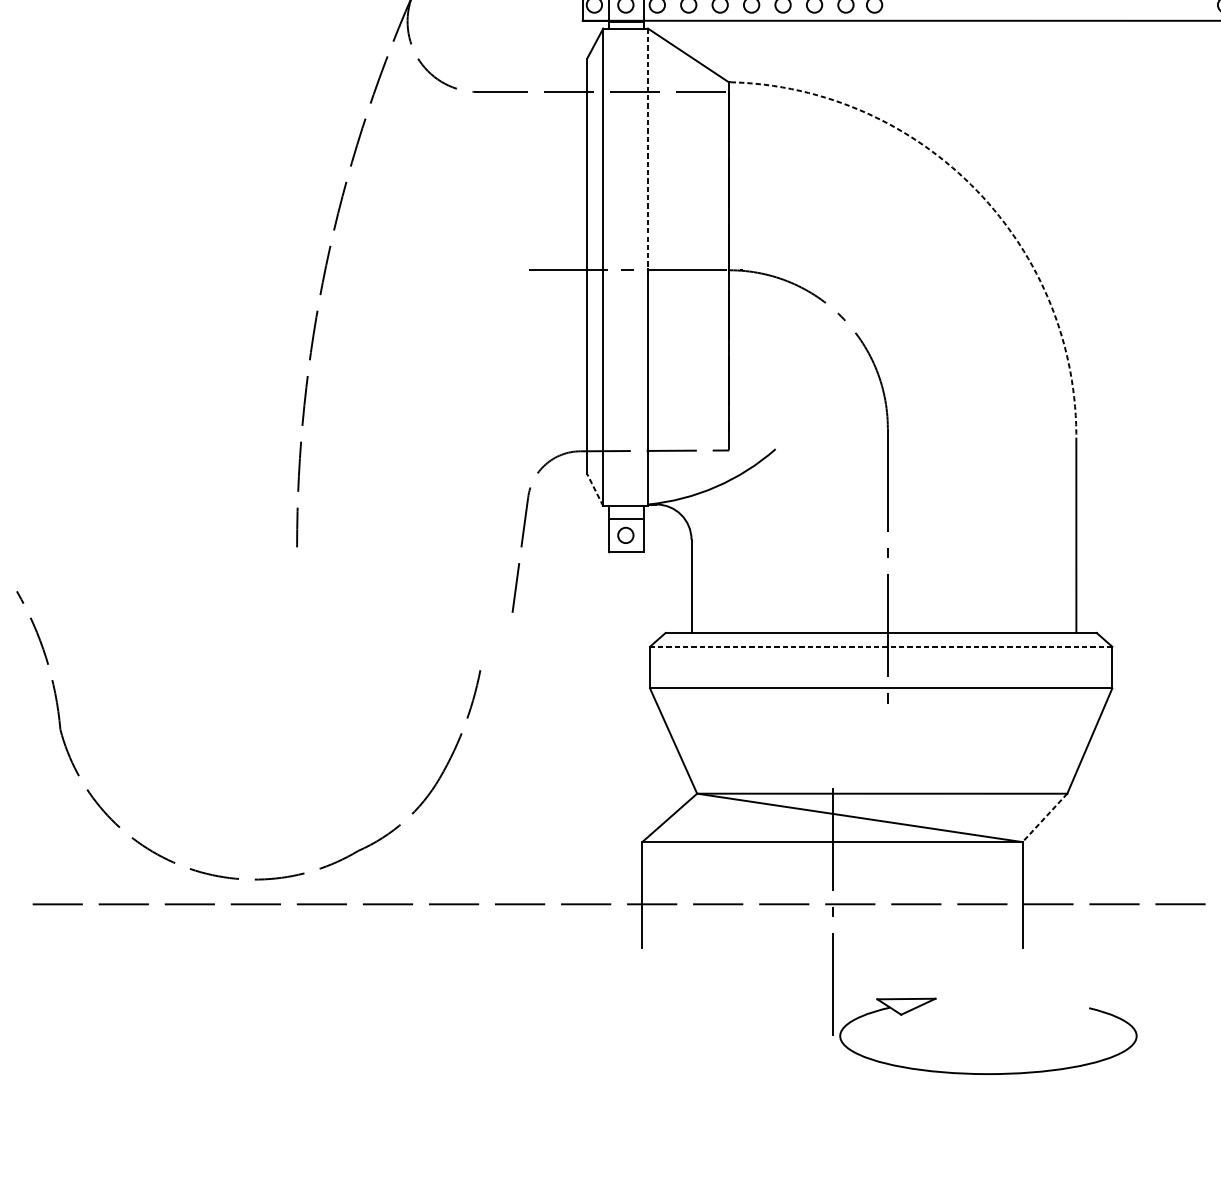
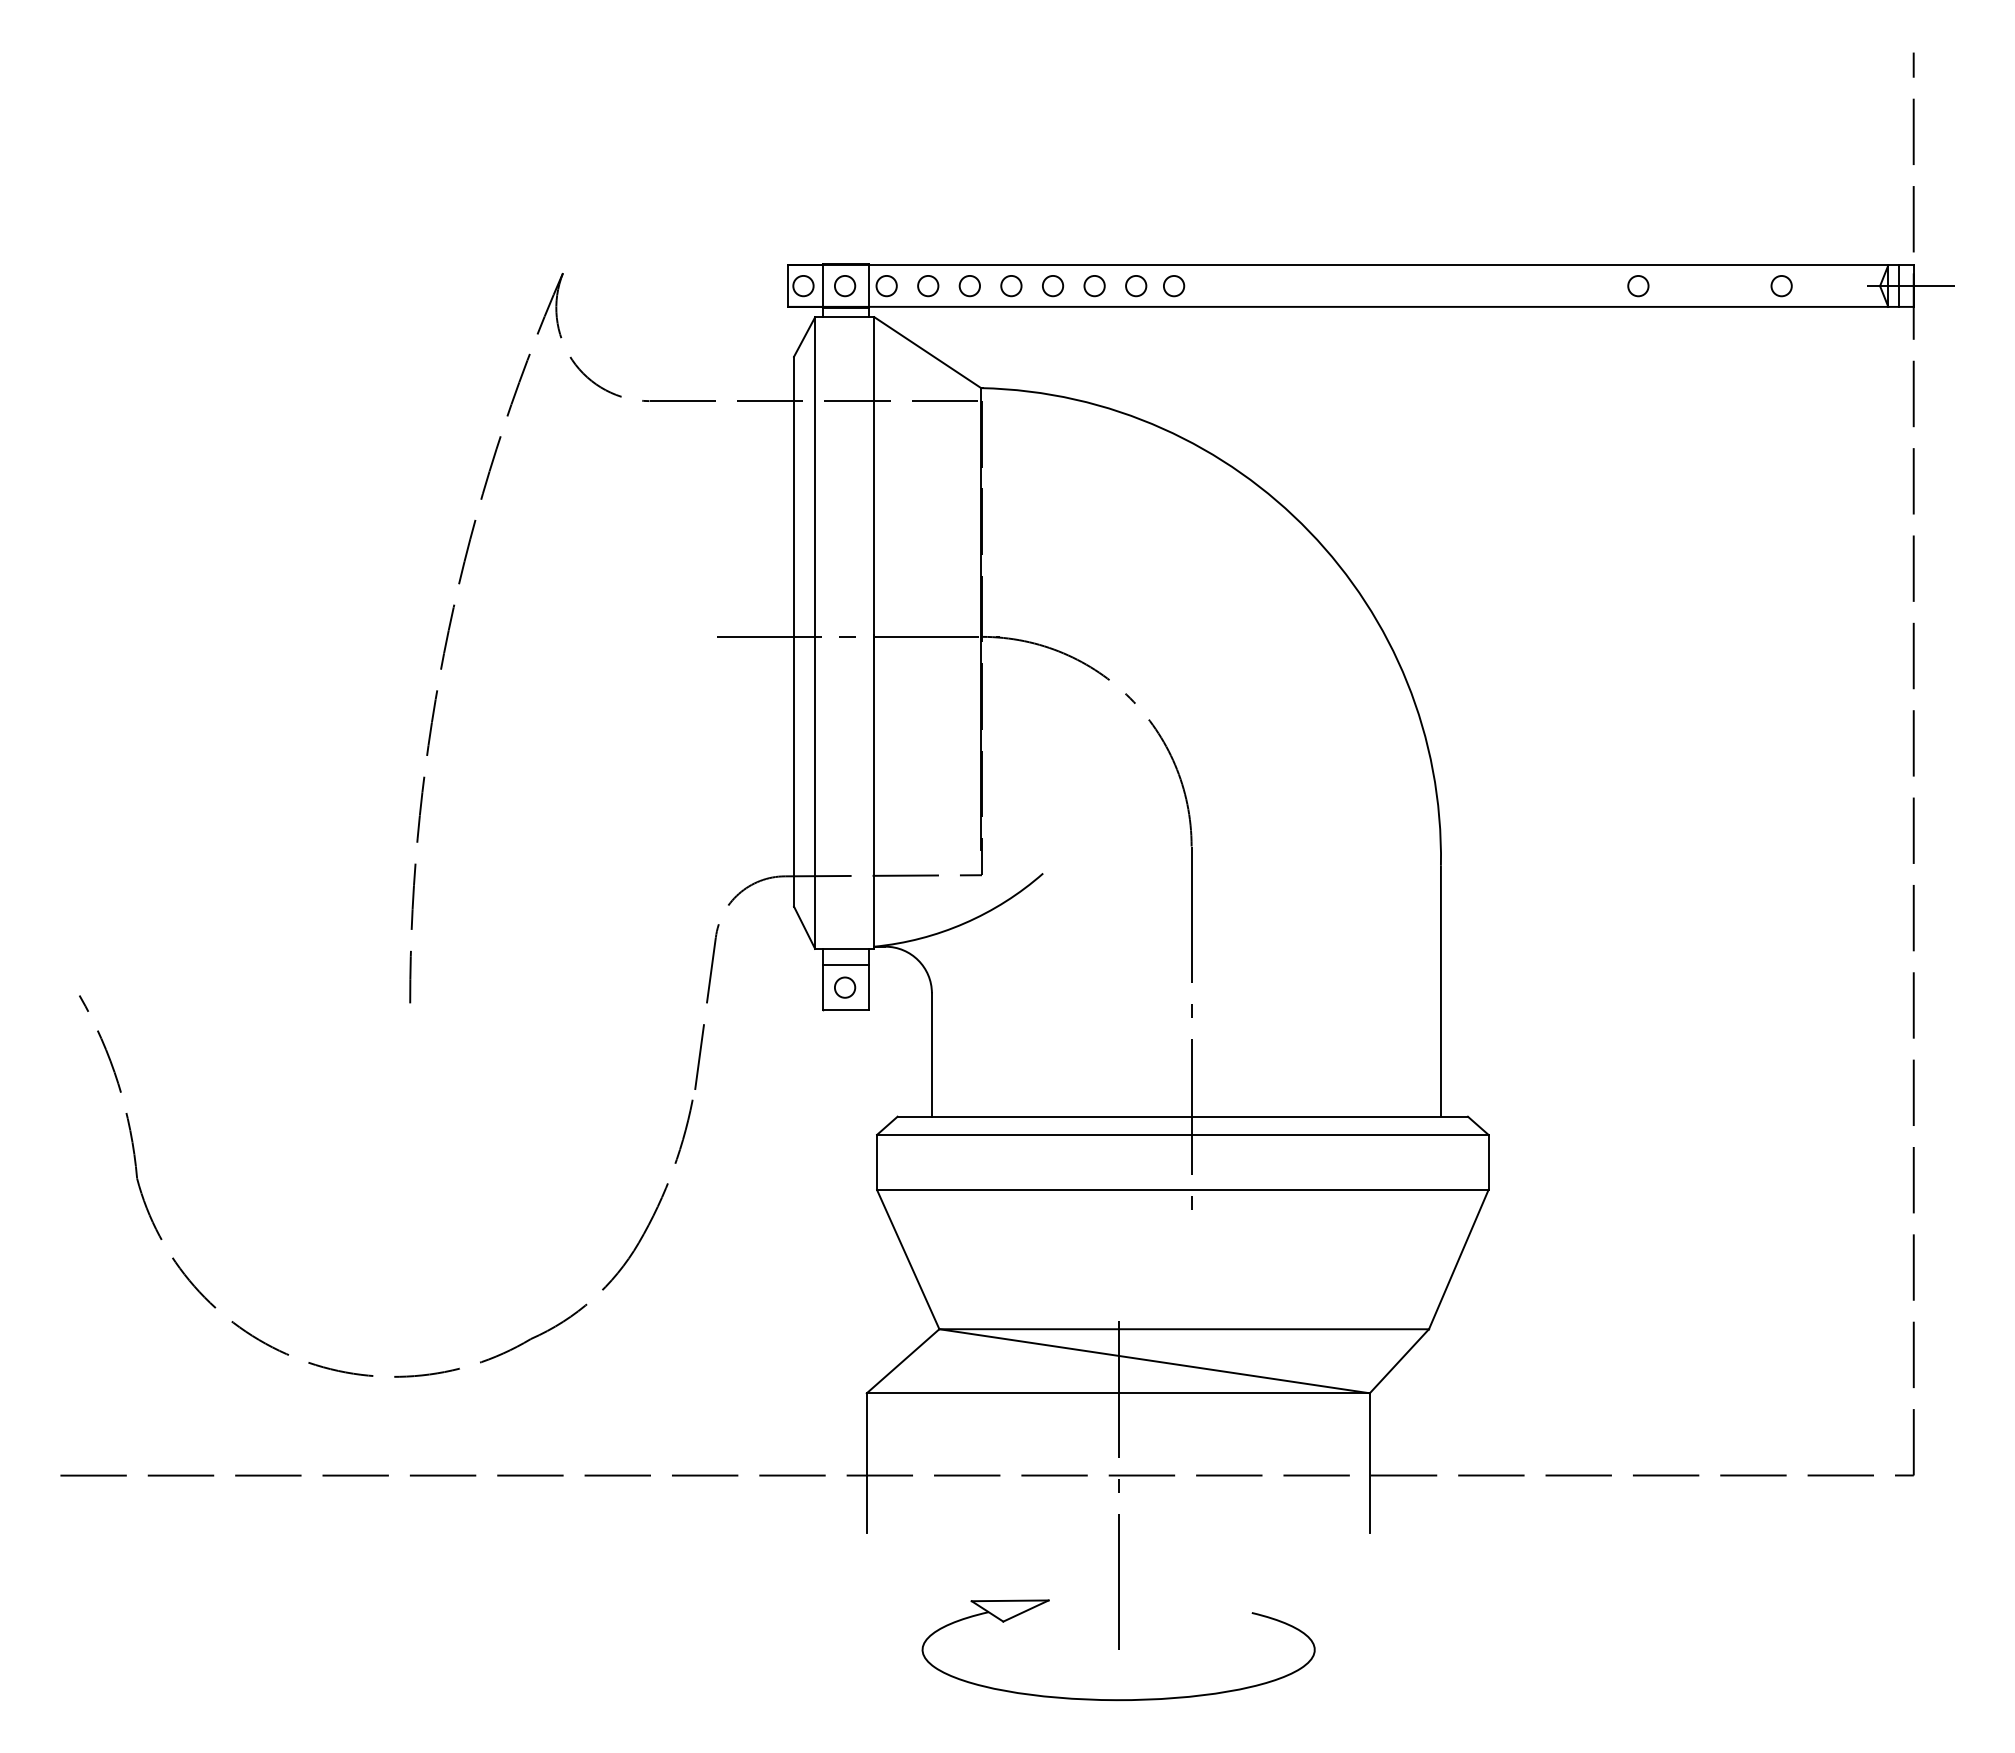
line: (648, 153) -> (874, 482), dashed -> solid
arc: (976, 190) -> (1309, 531), dashed -> solid
line: (595, 489) -> (804, 927), dashed -> solid
line: (880, 646) -> (1182, 1134), dashed -> solid
line: (1045, 818) -> (1399, 1361), dashed -> solid
part: (236, 877) -> (370, 1374), moved
part: (988, 1073) -> (1118, 1699), moved

